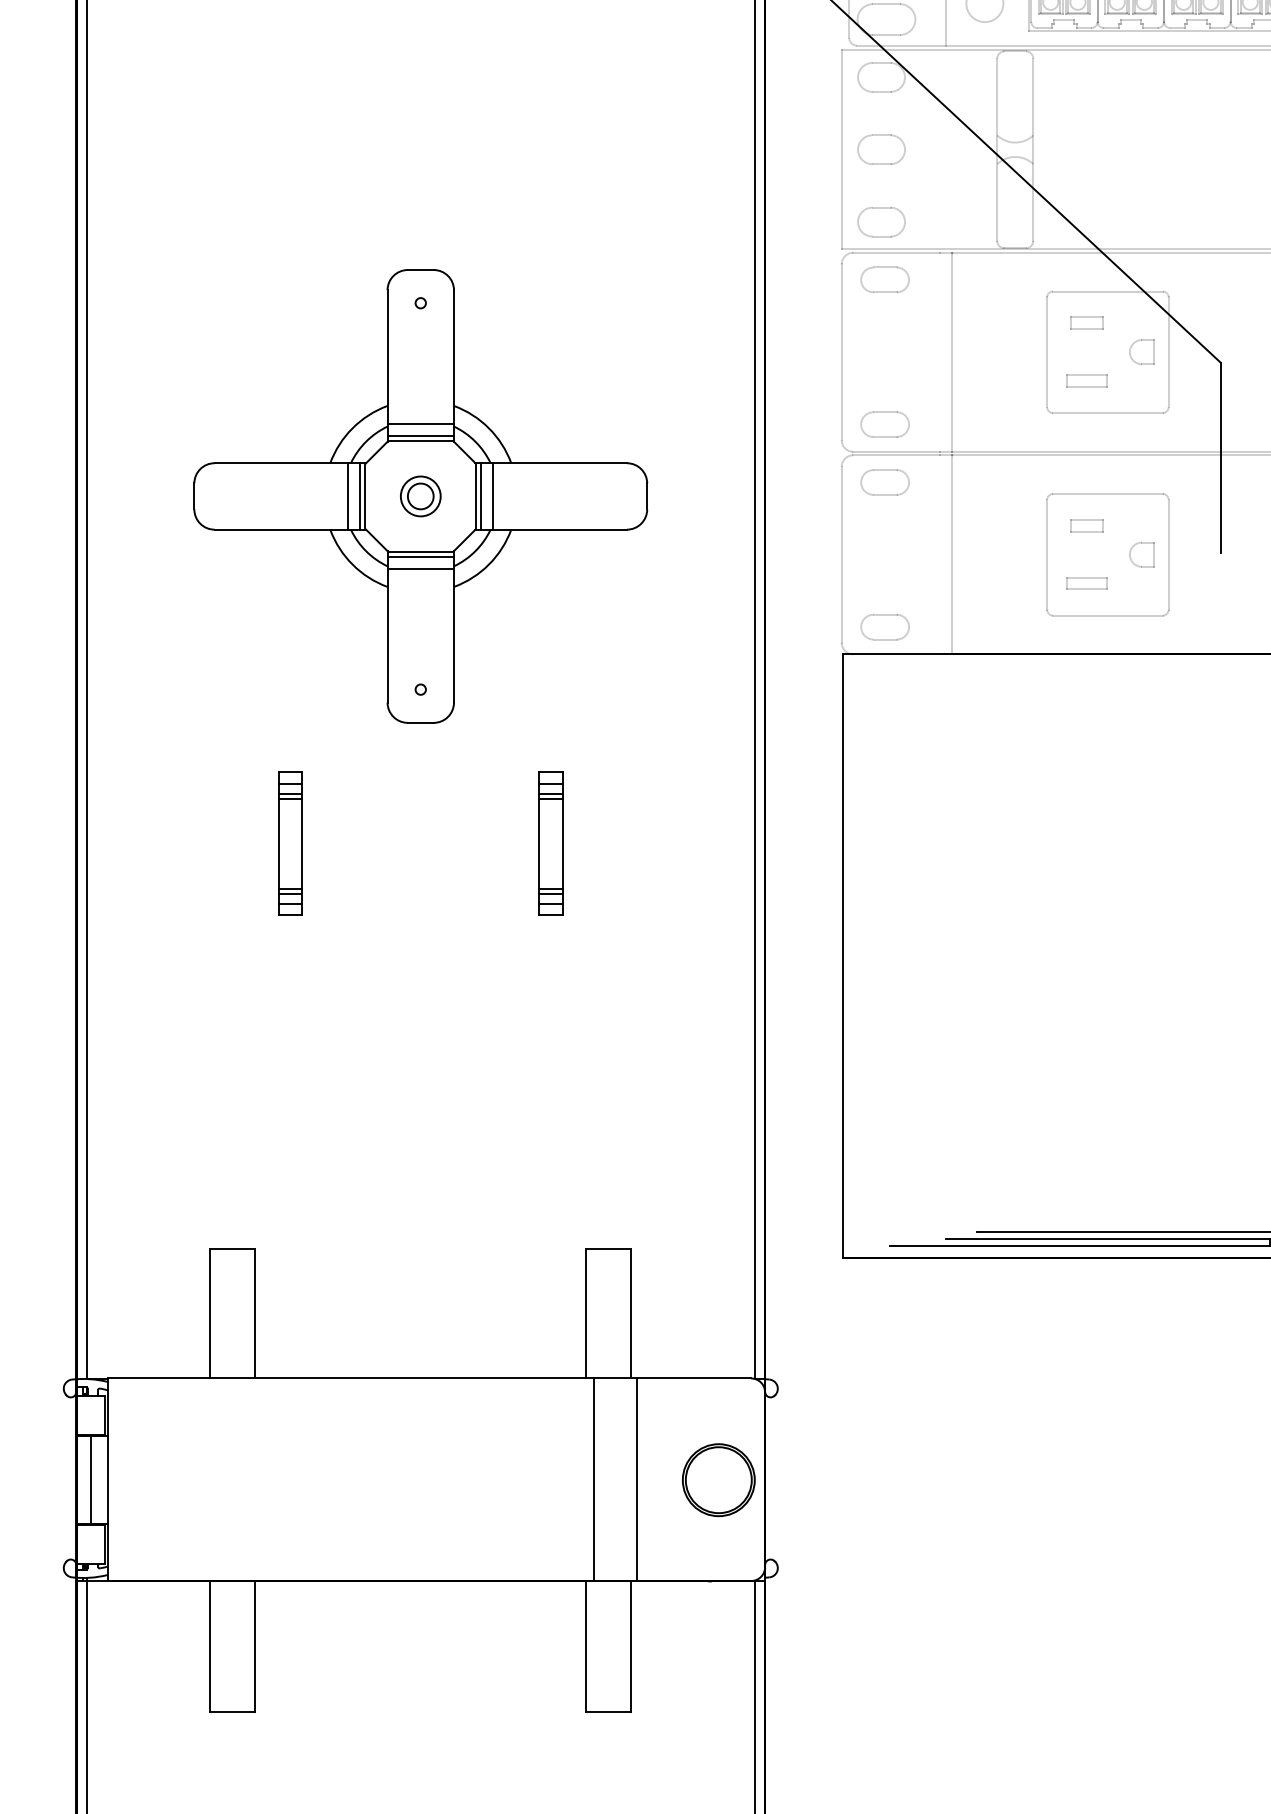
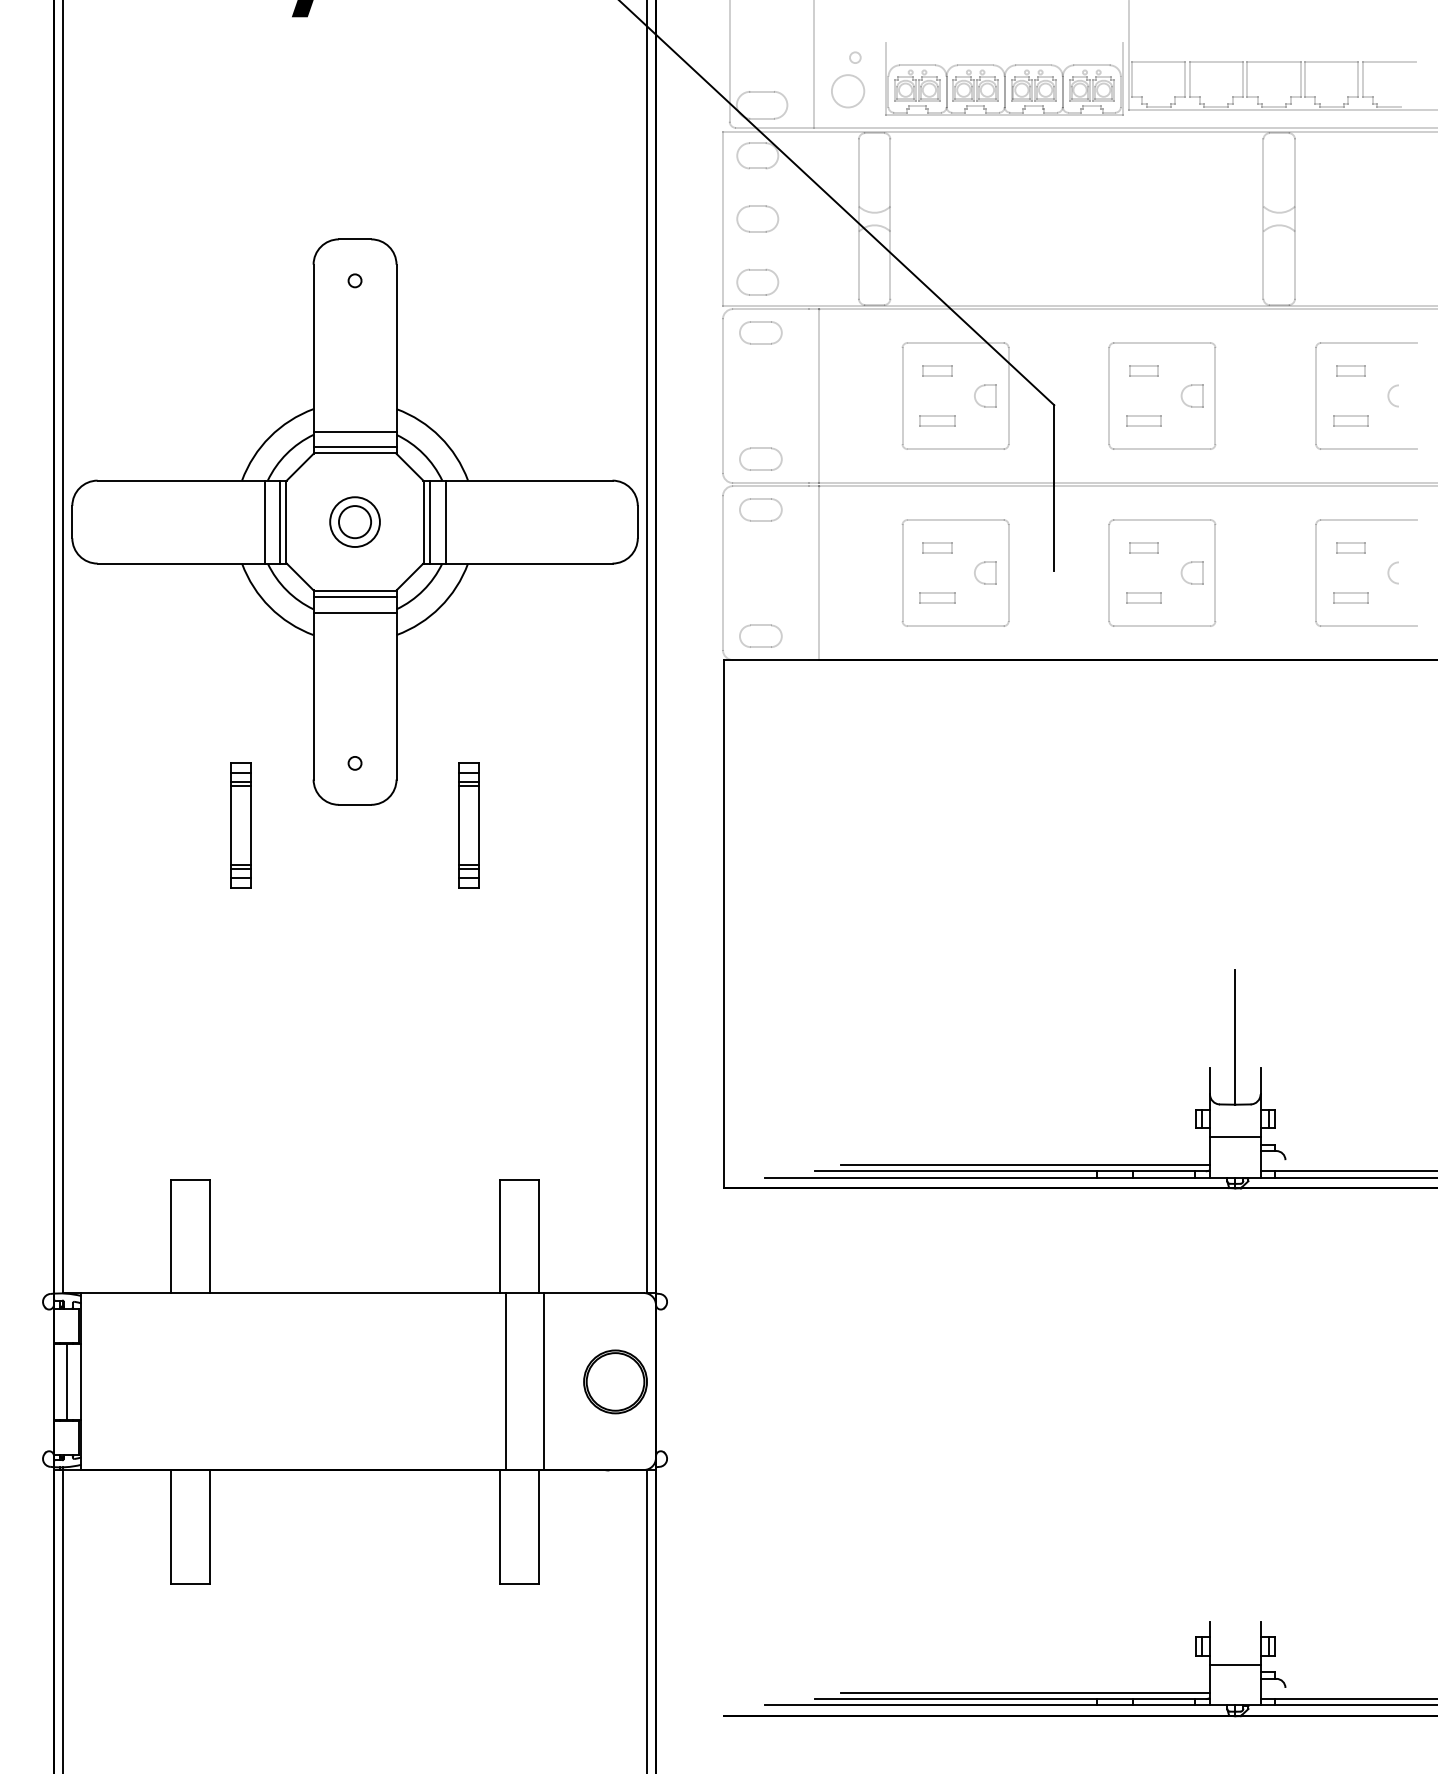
part: (420, 495) -> (354, 521), size x1.43

